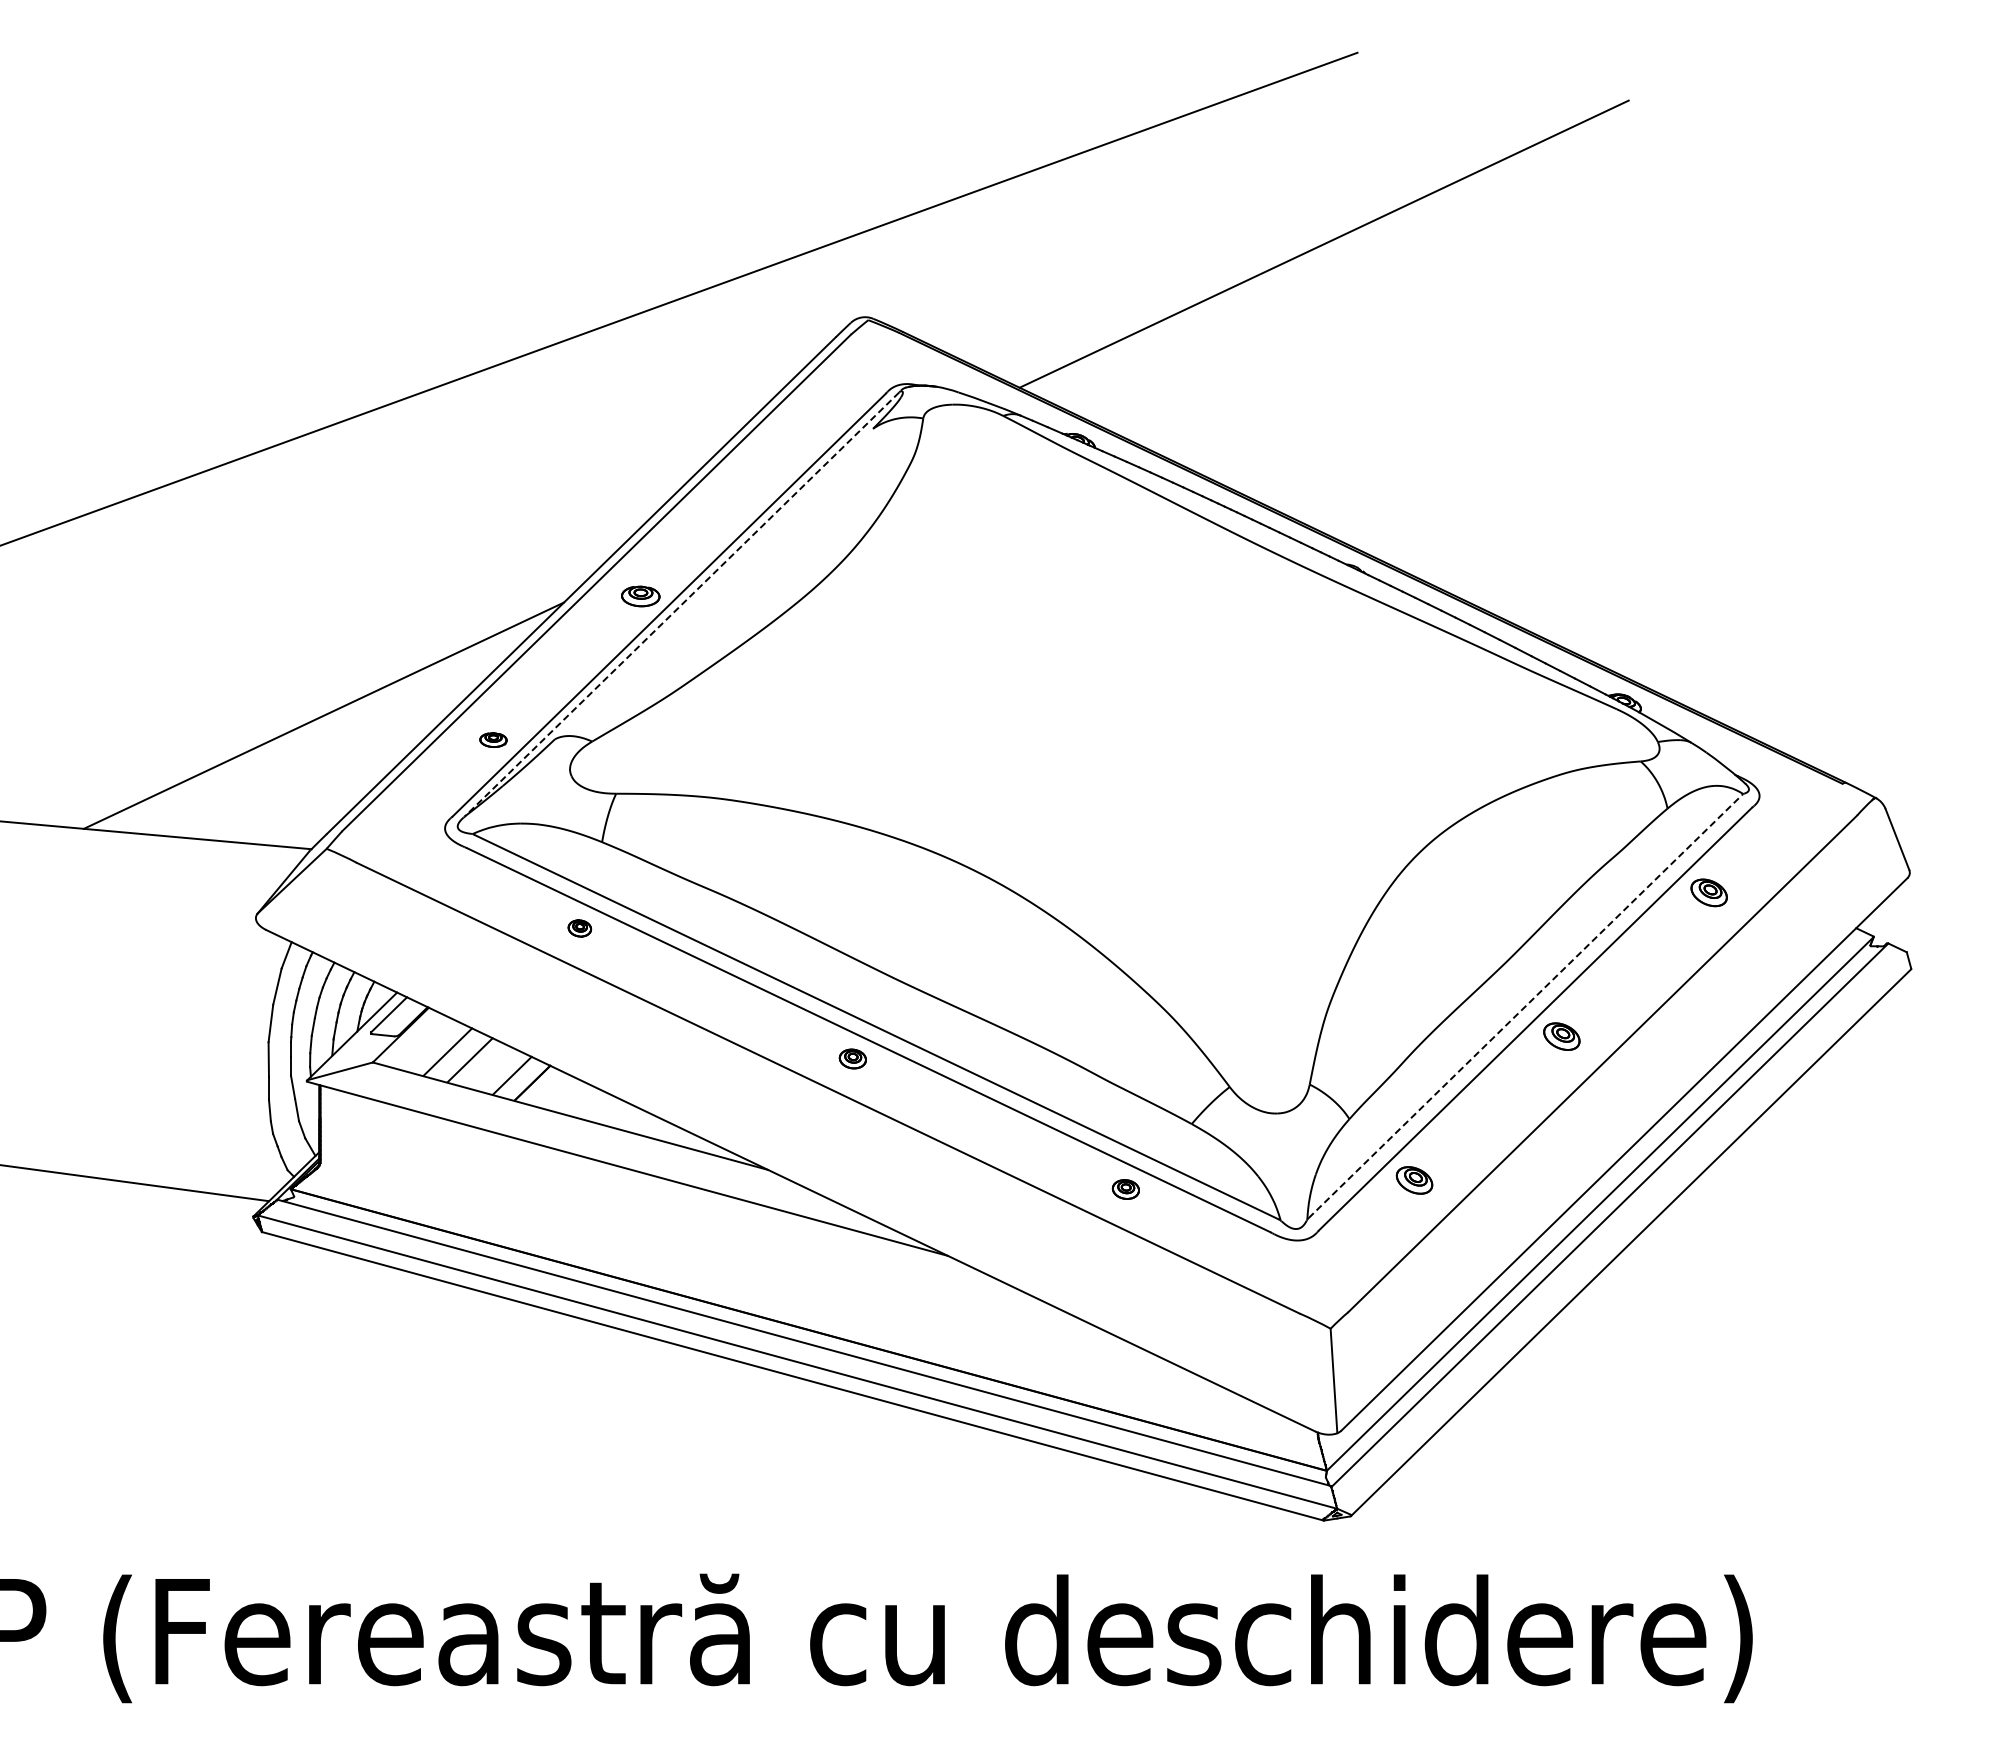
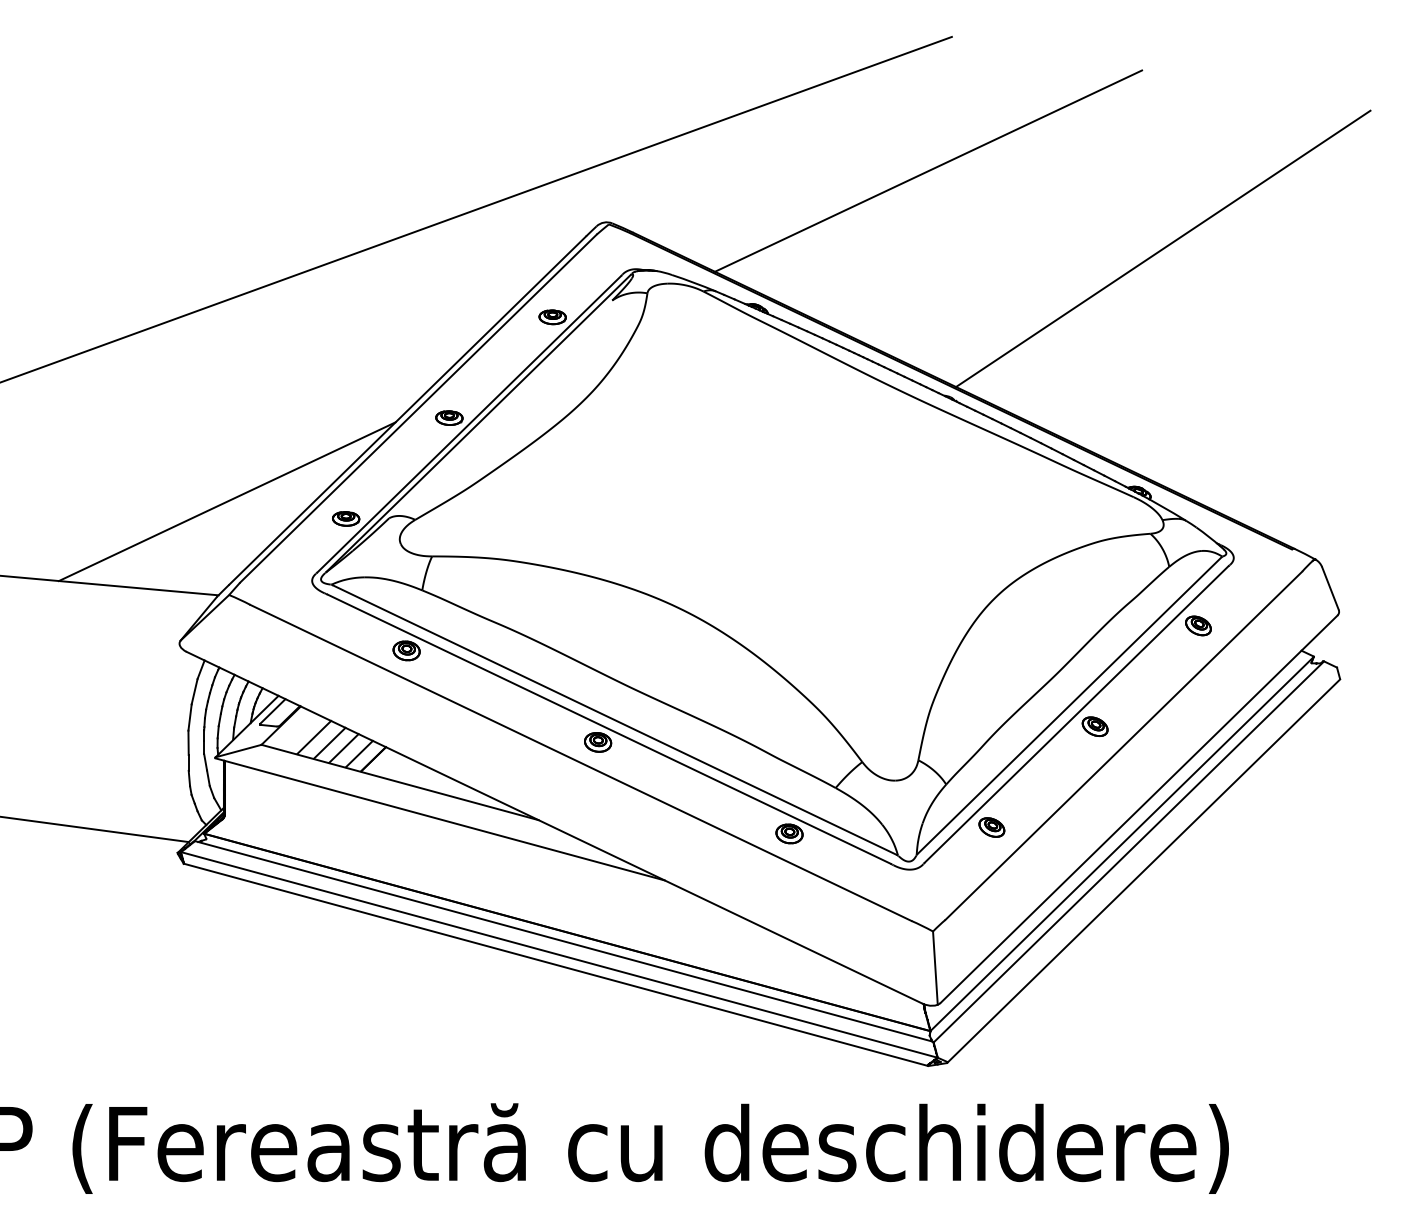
line: (1658, 355) -> (1162, 249), added
part: (787, 452) -> (552, 317), added
line: (682, 603) -> (478, 423), dashed -> solid
part: (493, 739) -> (346, 518), size x1.43
part: (579, 928) -> (406, 650), size x1.67
line: (1525, 1006) -> (1069, 705), dashed -> solid
part: (852, 1058) -> (597, 742), size x1.43
line: (490, 1067) -> (344, 748), added
part: (1125, 1189) -> (789, 833), size x1.43

